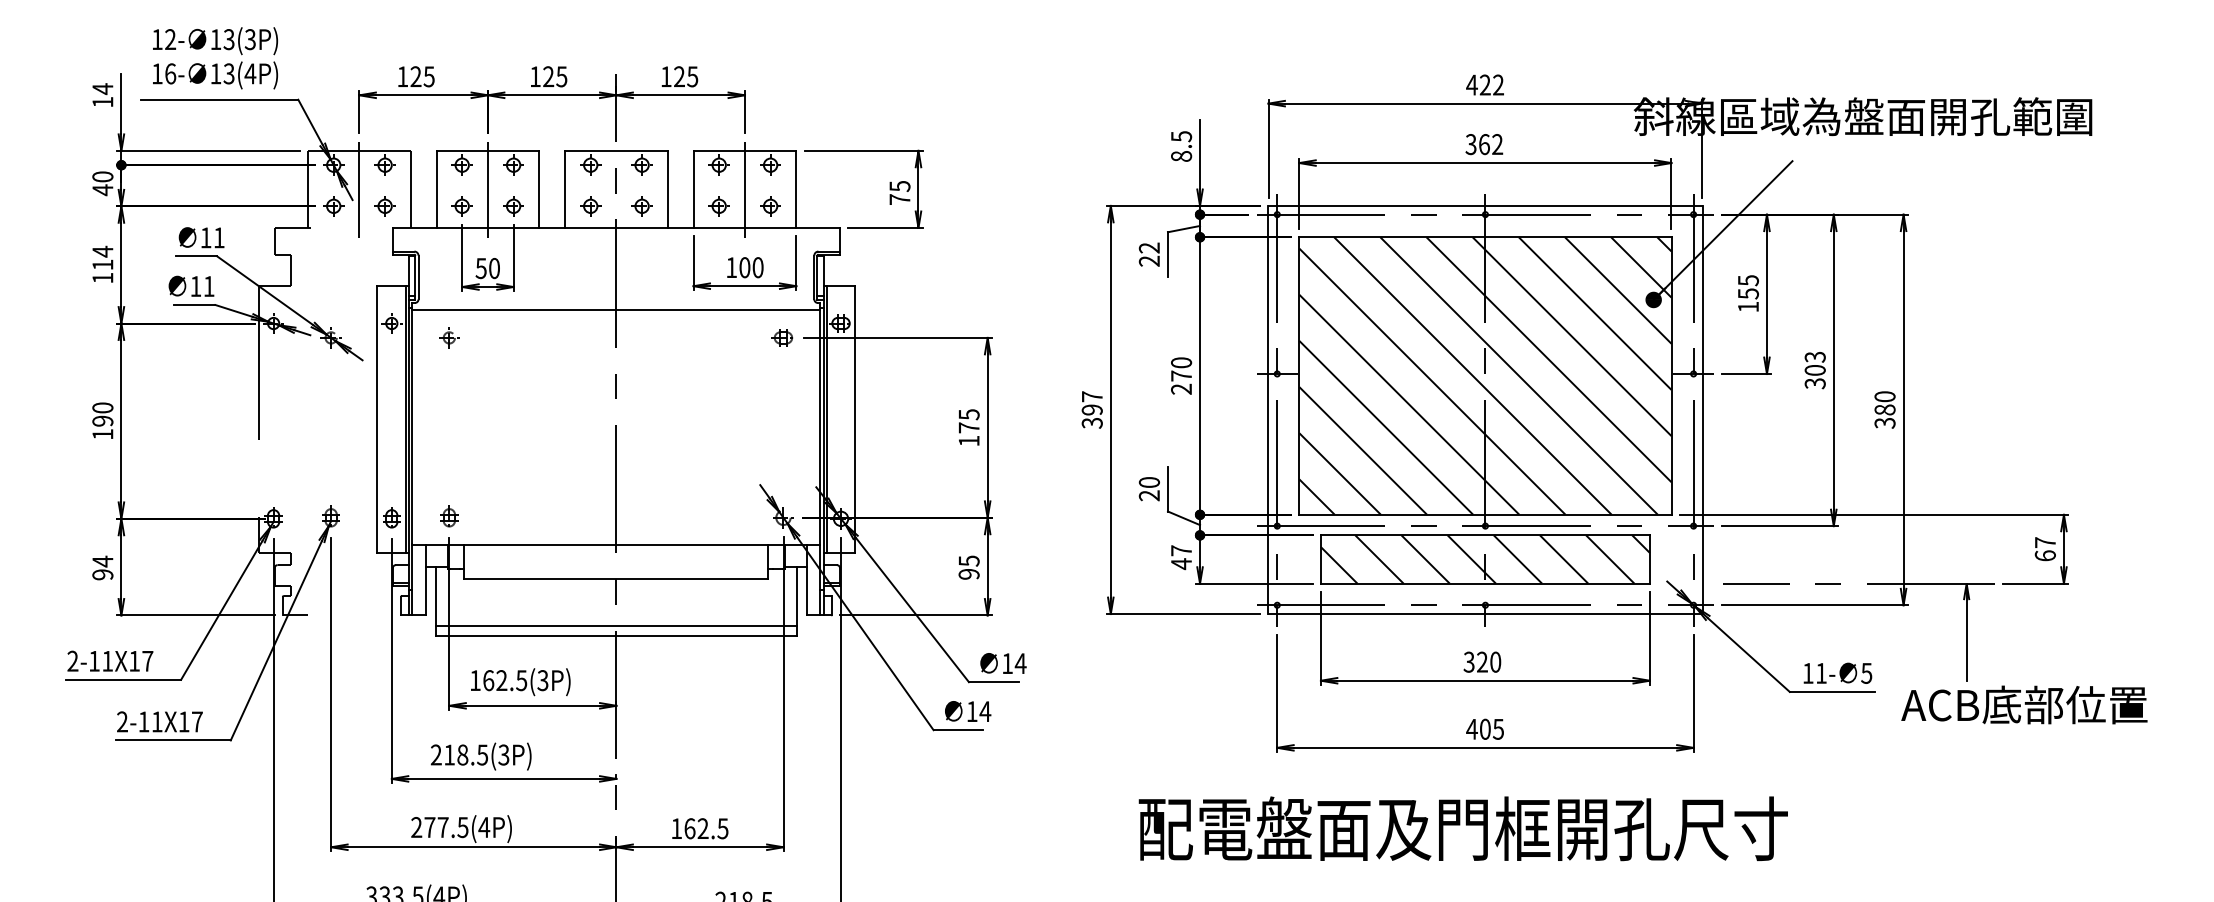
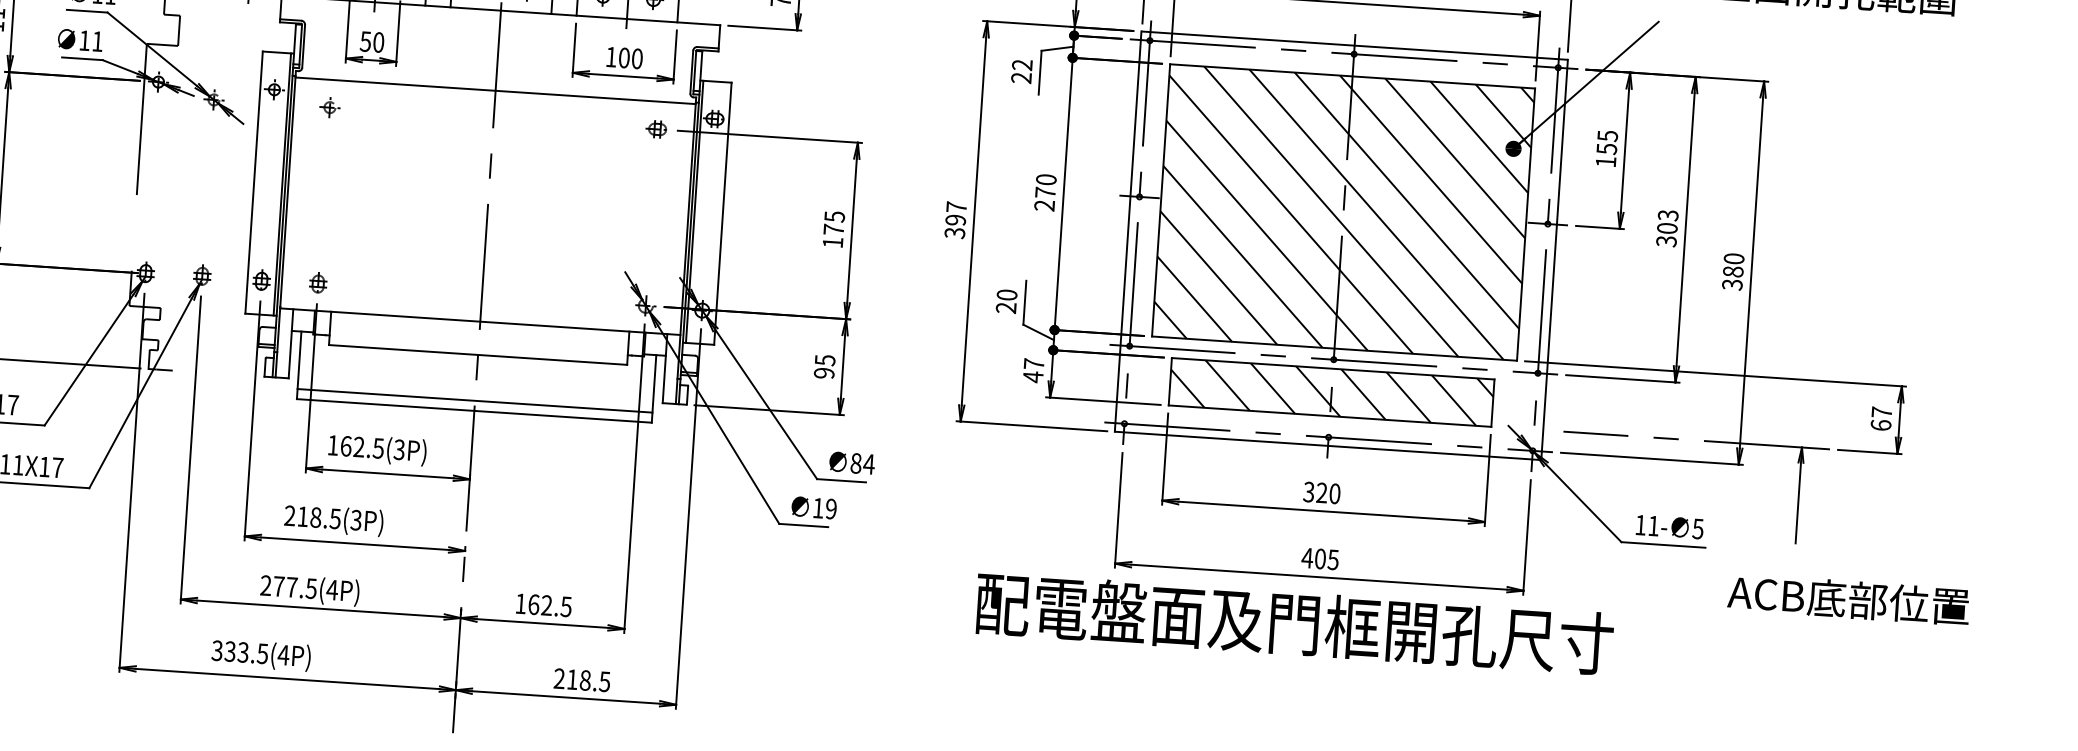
text: (1007, 663) -> (856, 463), 14 -> 84
text: (2024, 704) -> (1848, 599), moved
text: (985, 711) -> (831, 508), 14 -> 19
text: (1462, 828) -> (1293, 623), moved

